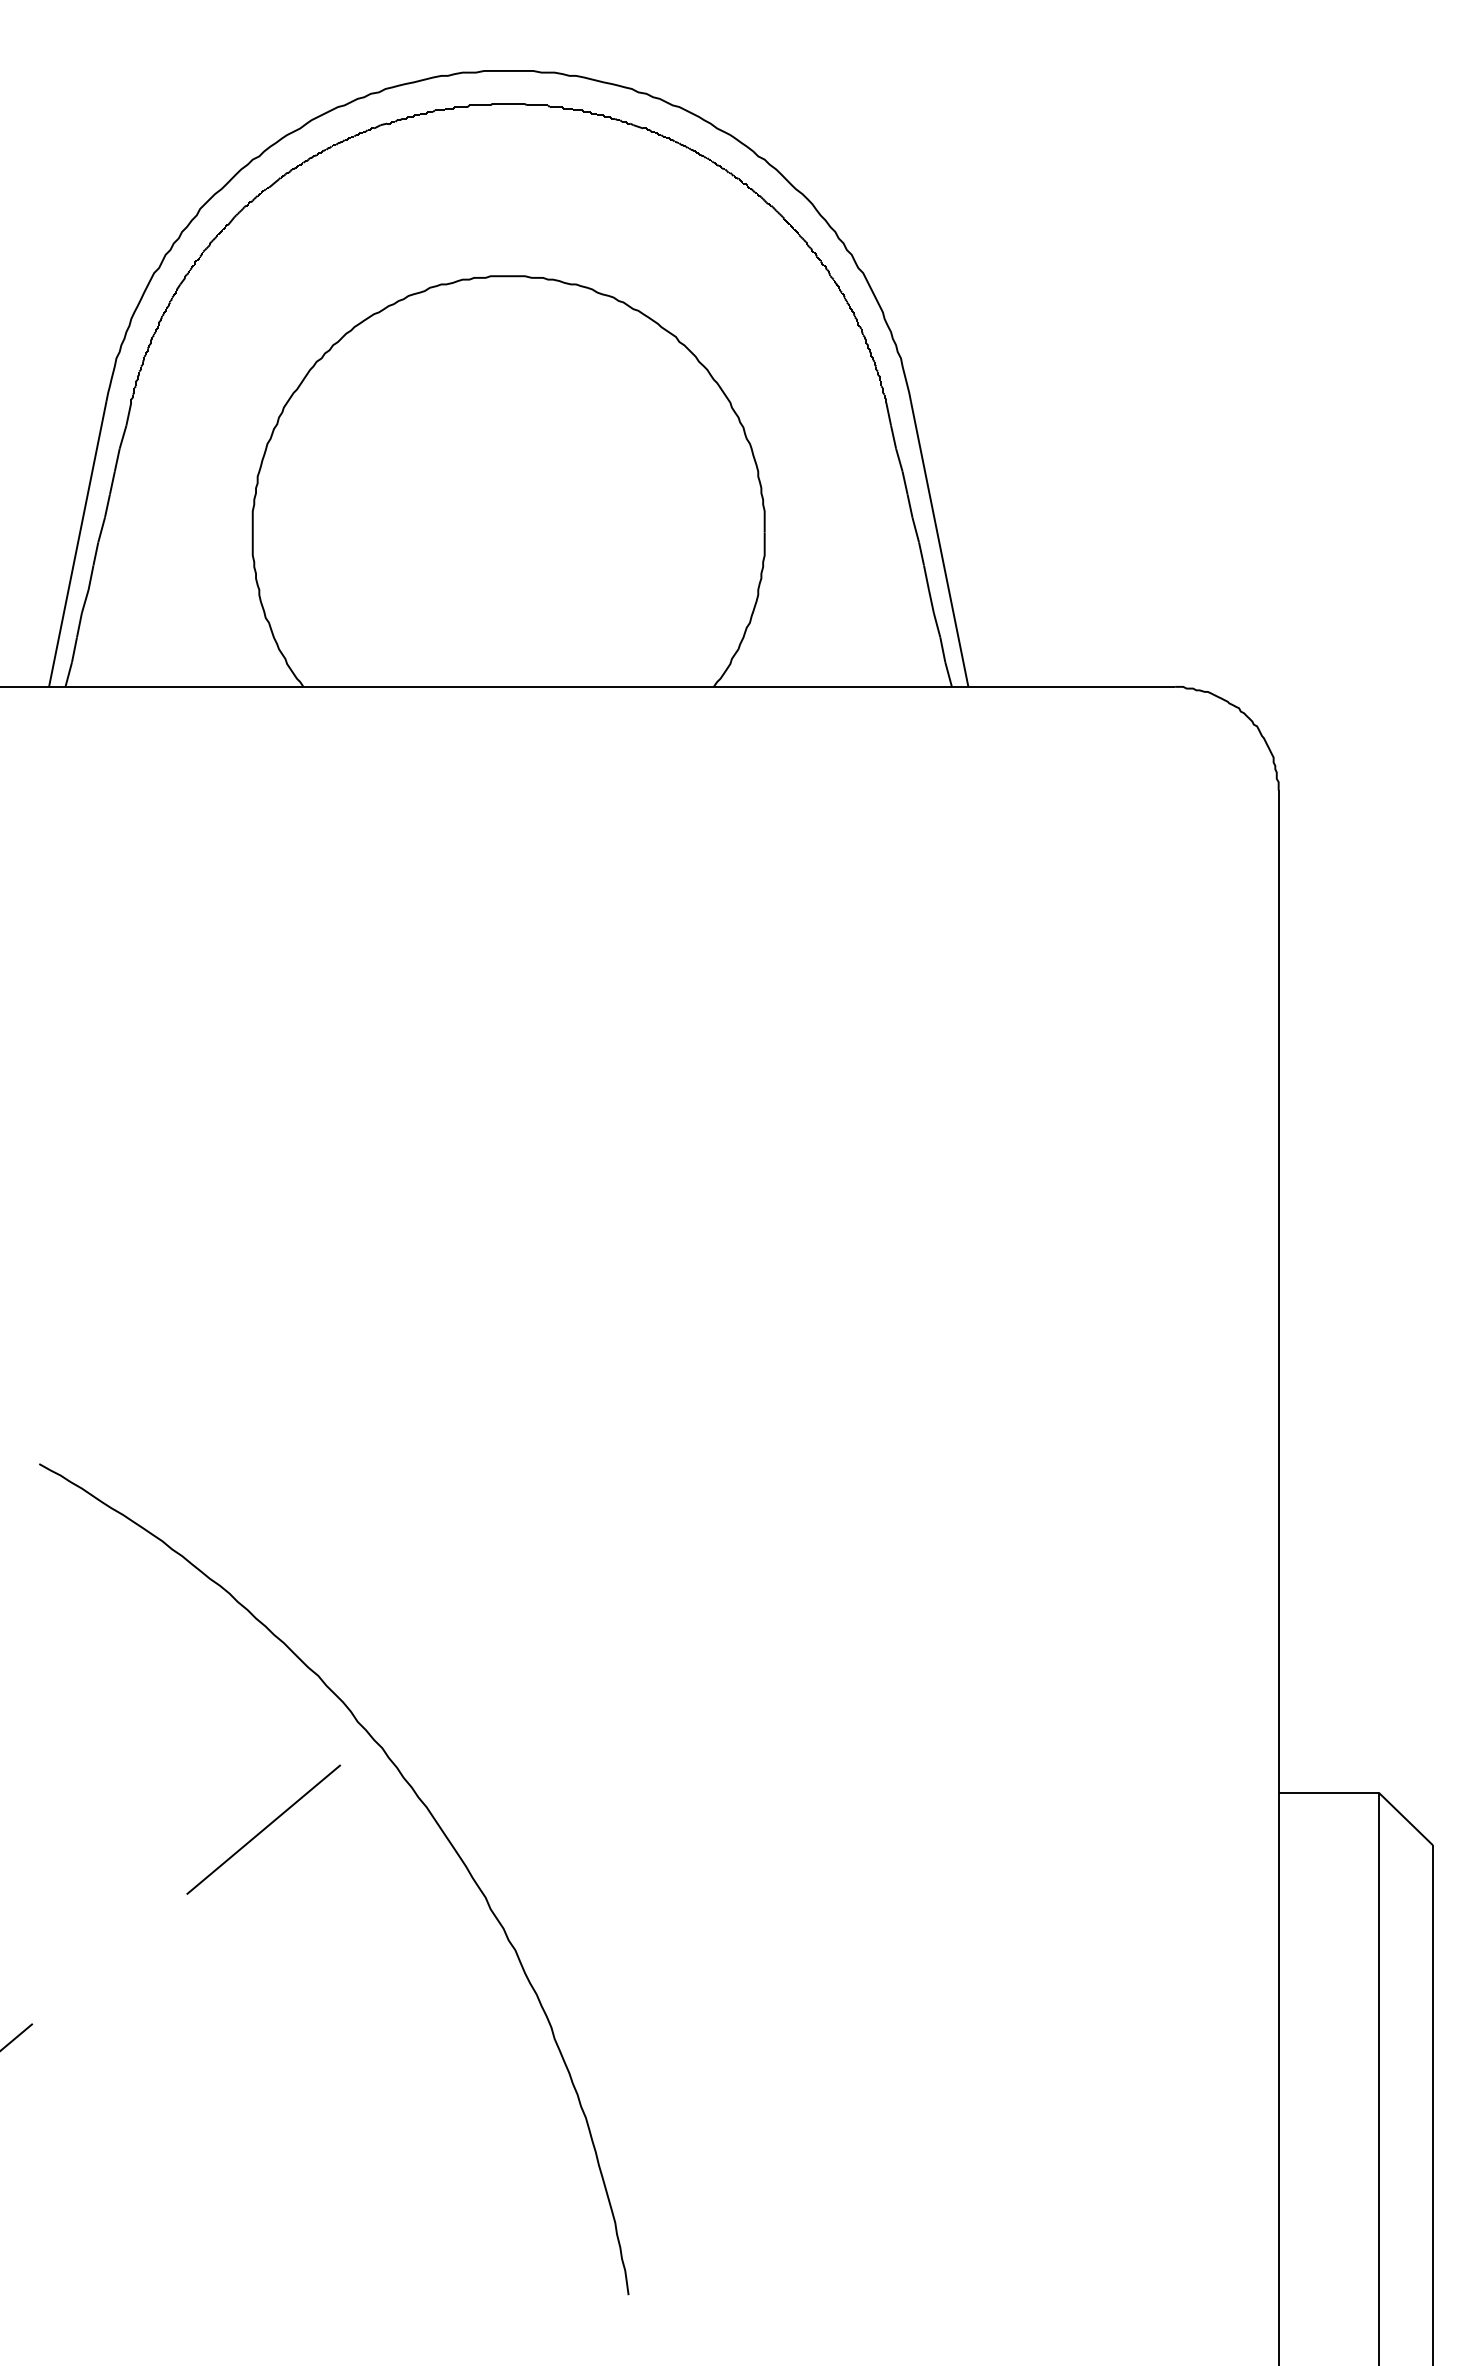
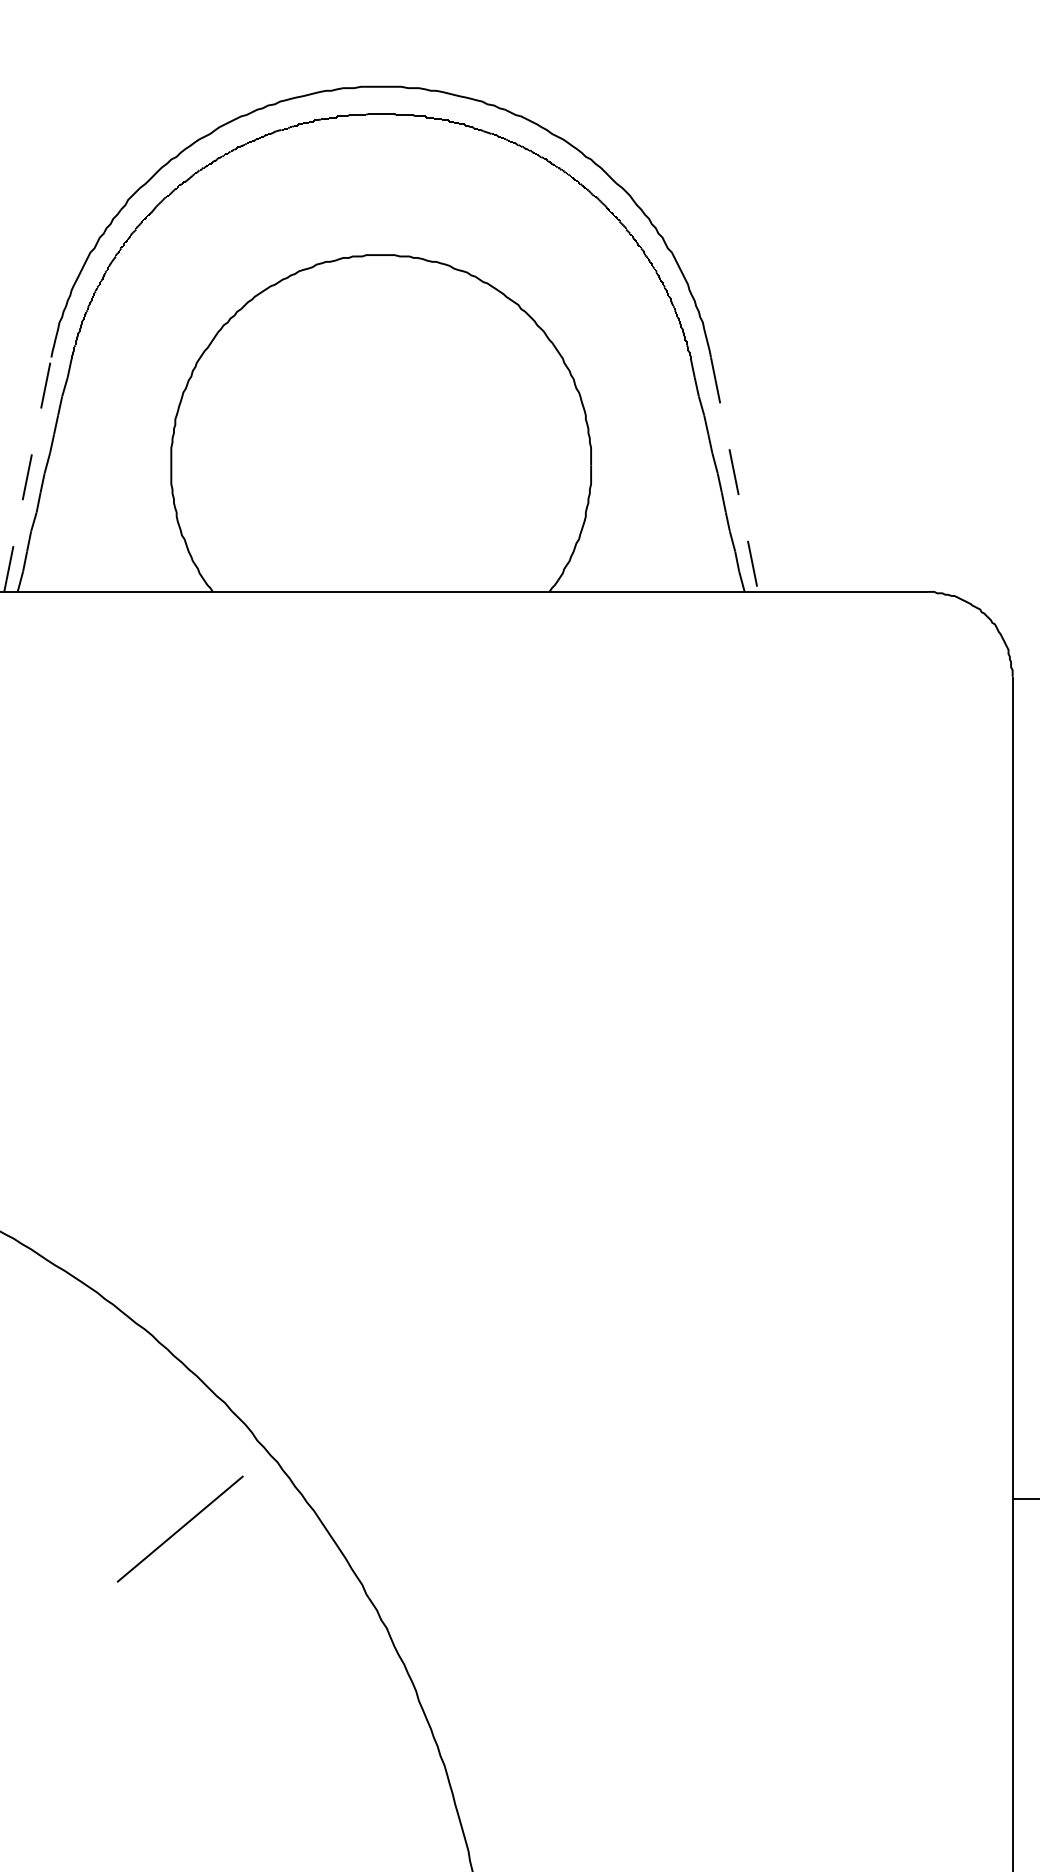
line: (77, 544) -> (27, 475), solid -> dashed
line: (939, 544) -> (734, 475), solid -> dashed

